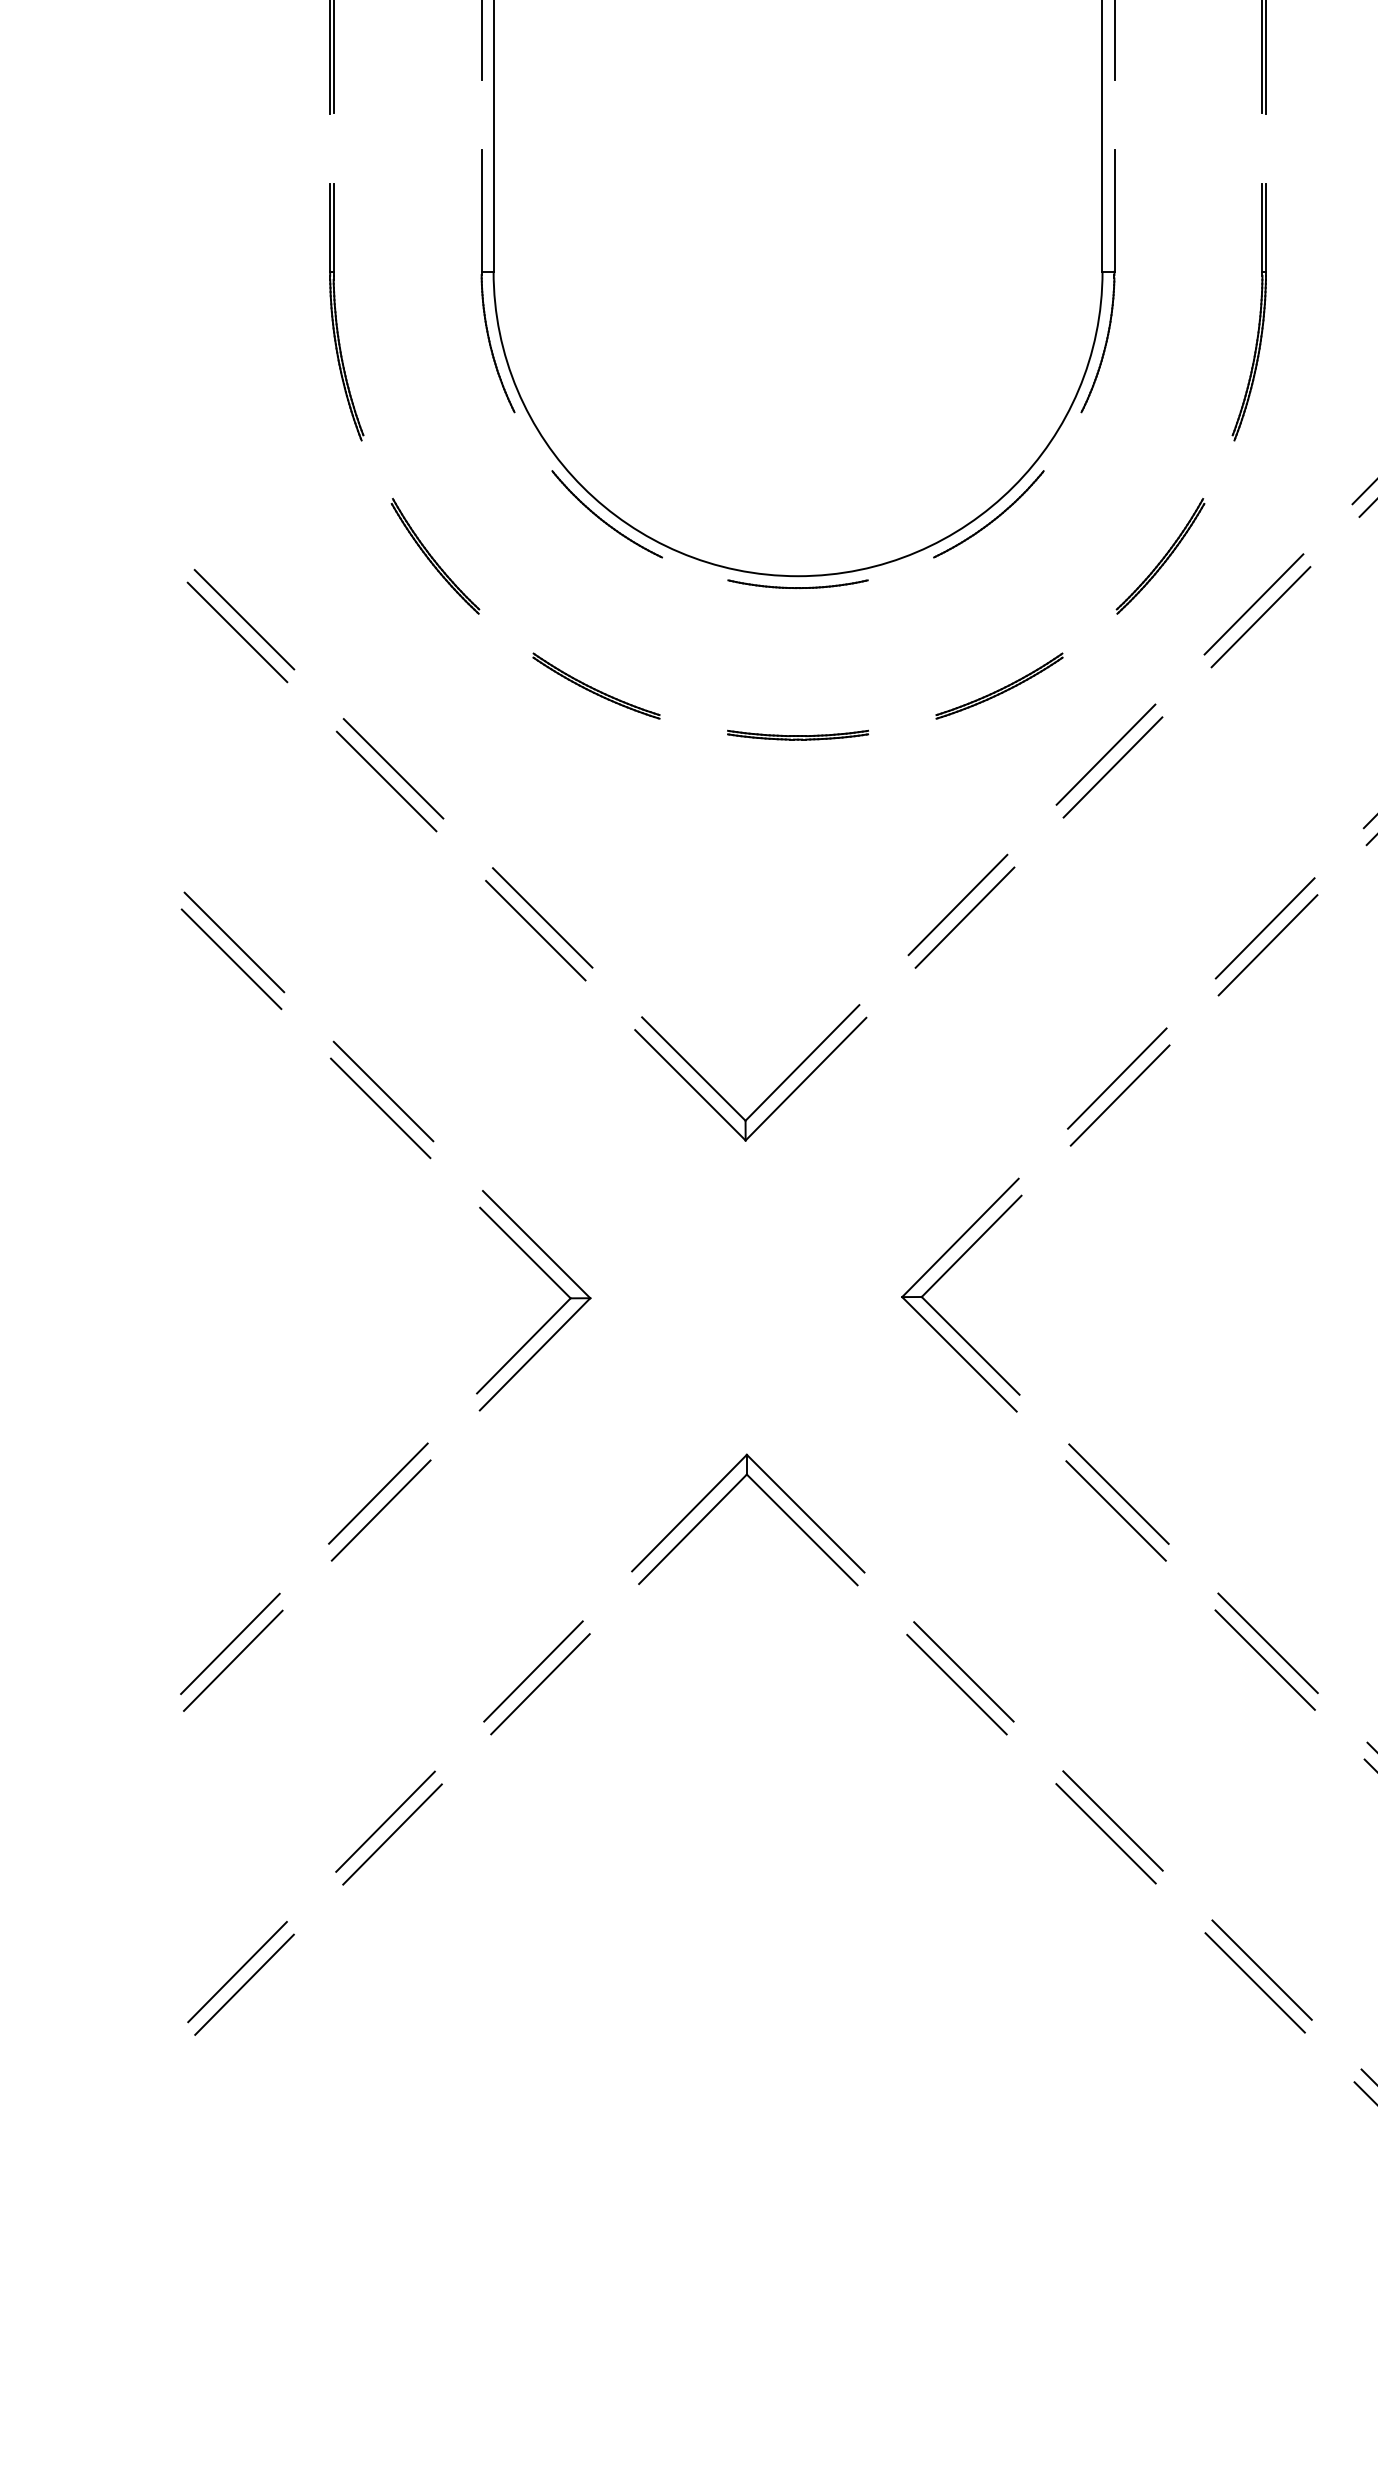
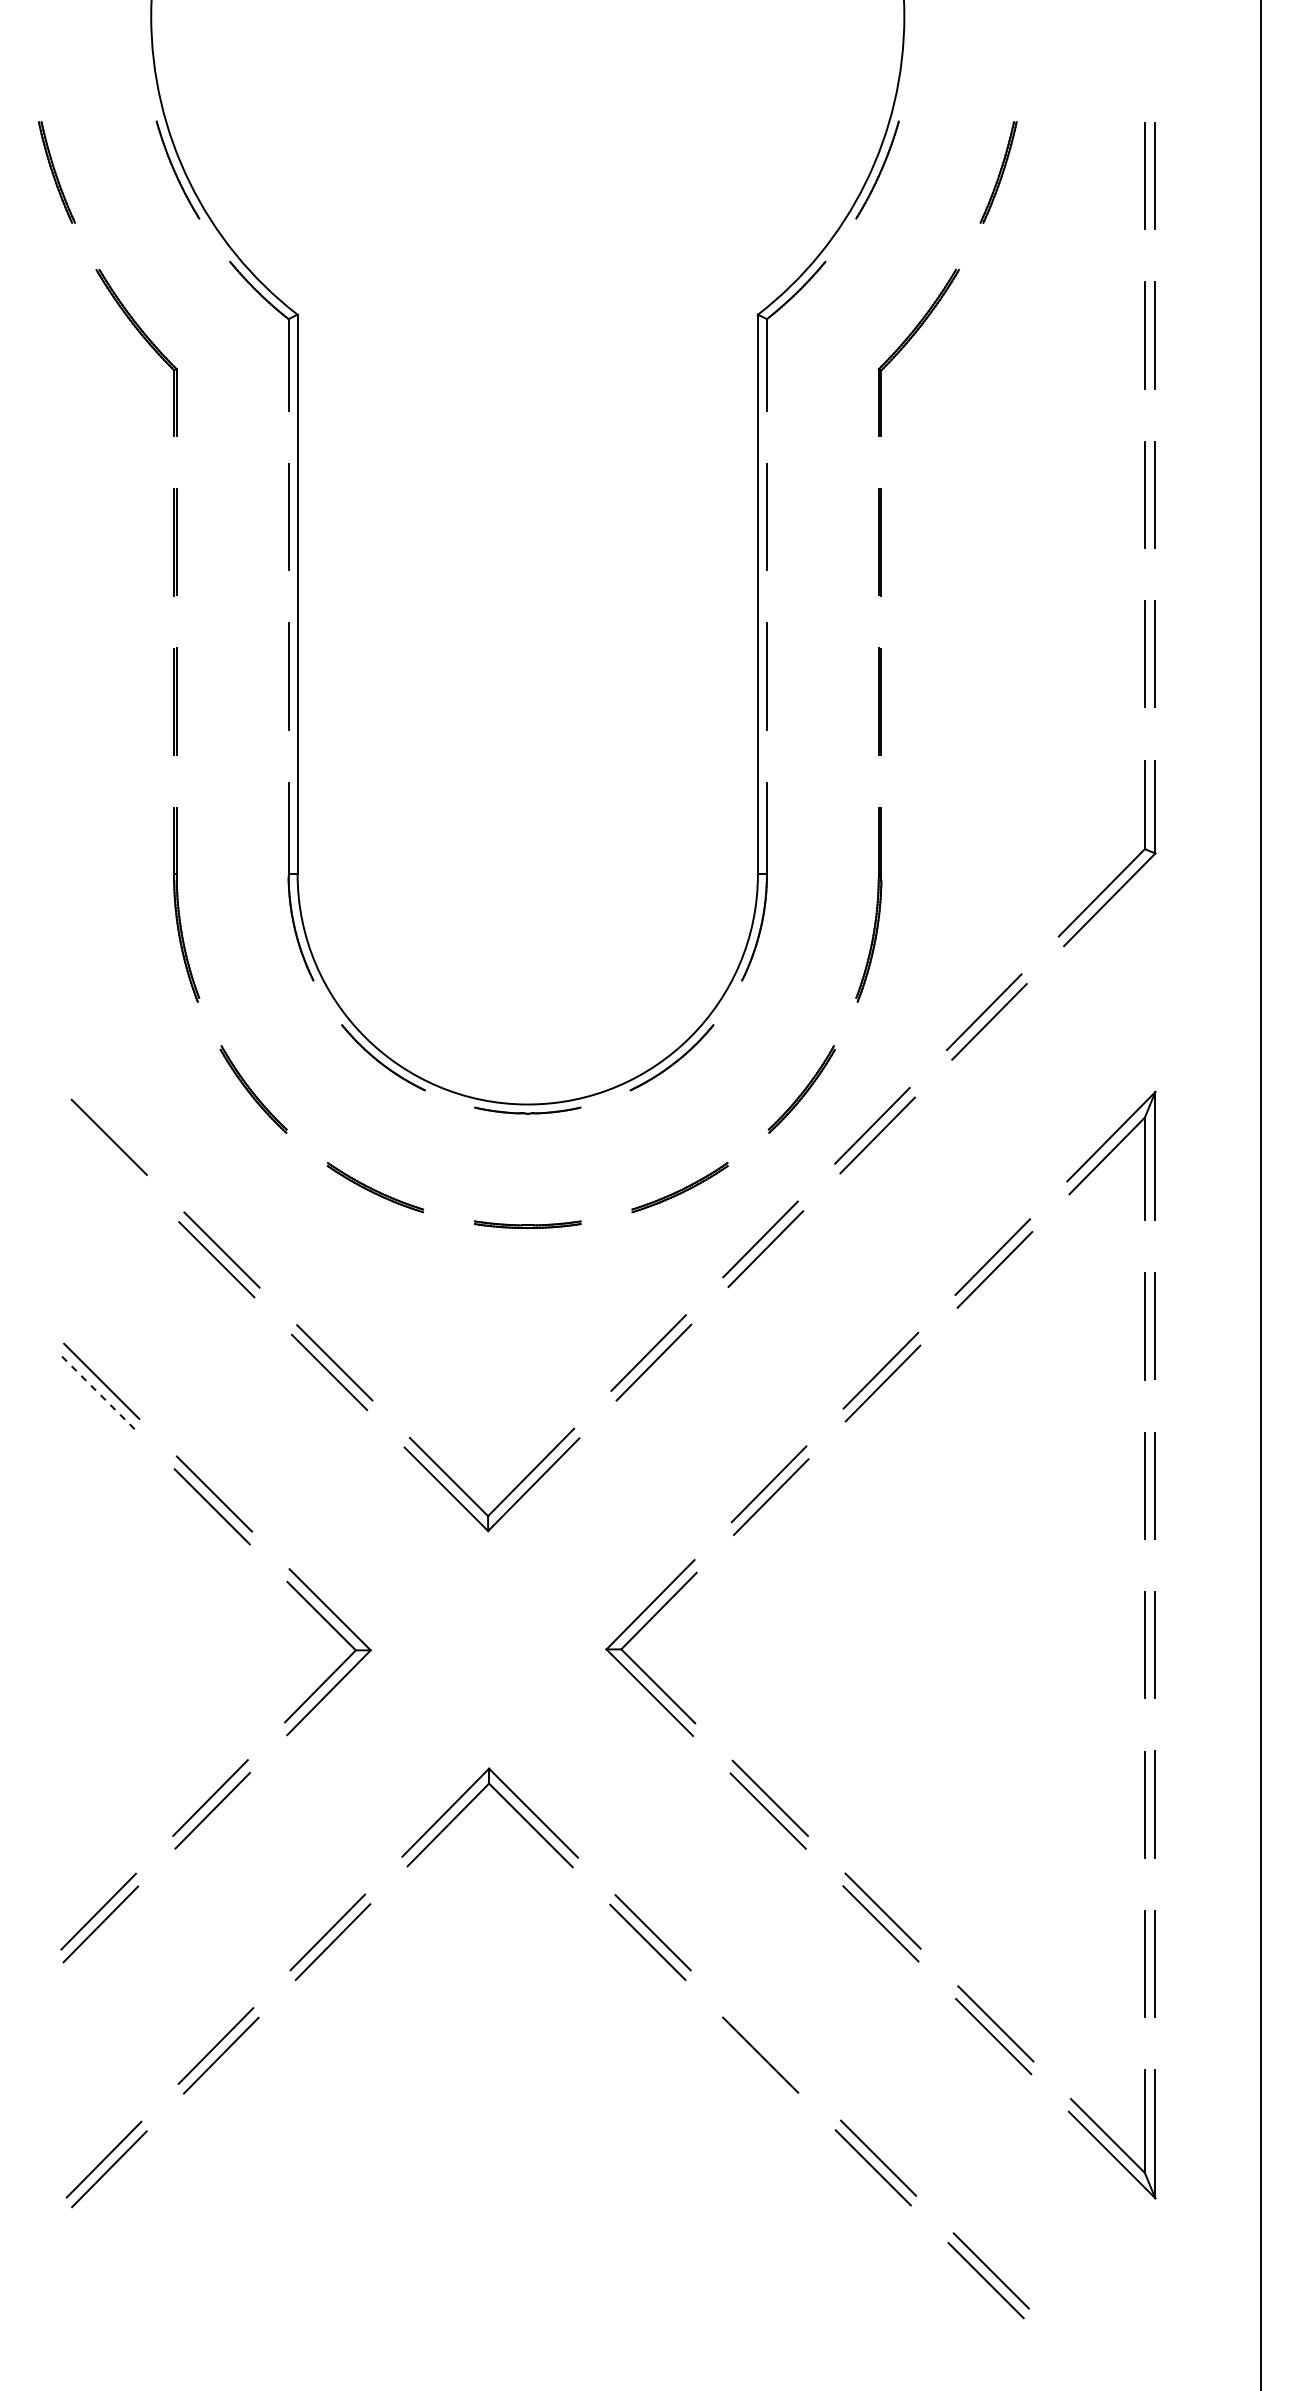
line: (236, 631) -> (103, 1146), removed
line: (231, 959) -> (99, 1394), solid -> dashed
line: (1112, 1821) -> (765, 2045), removed

